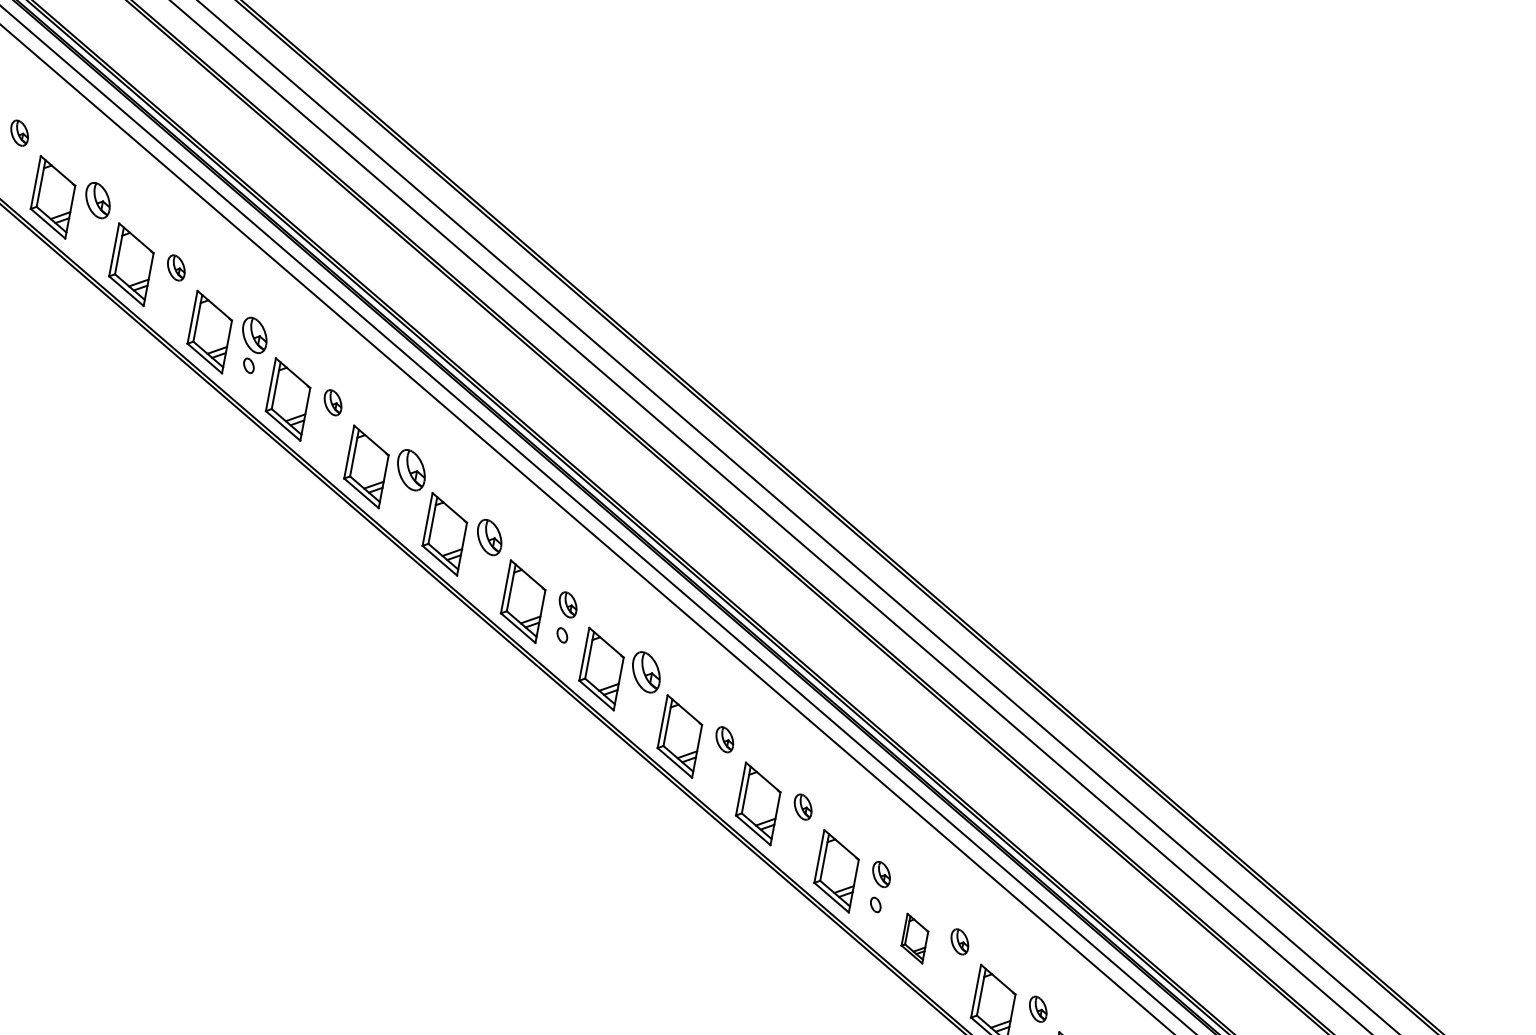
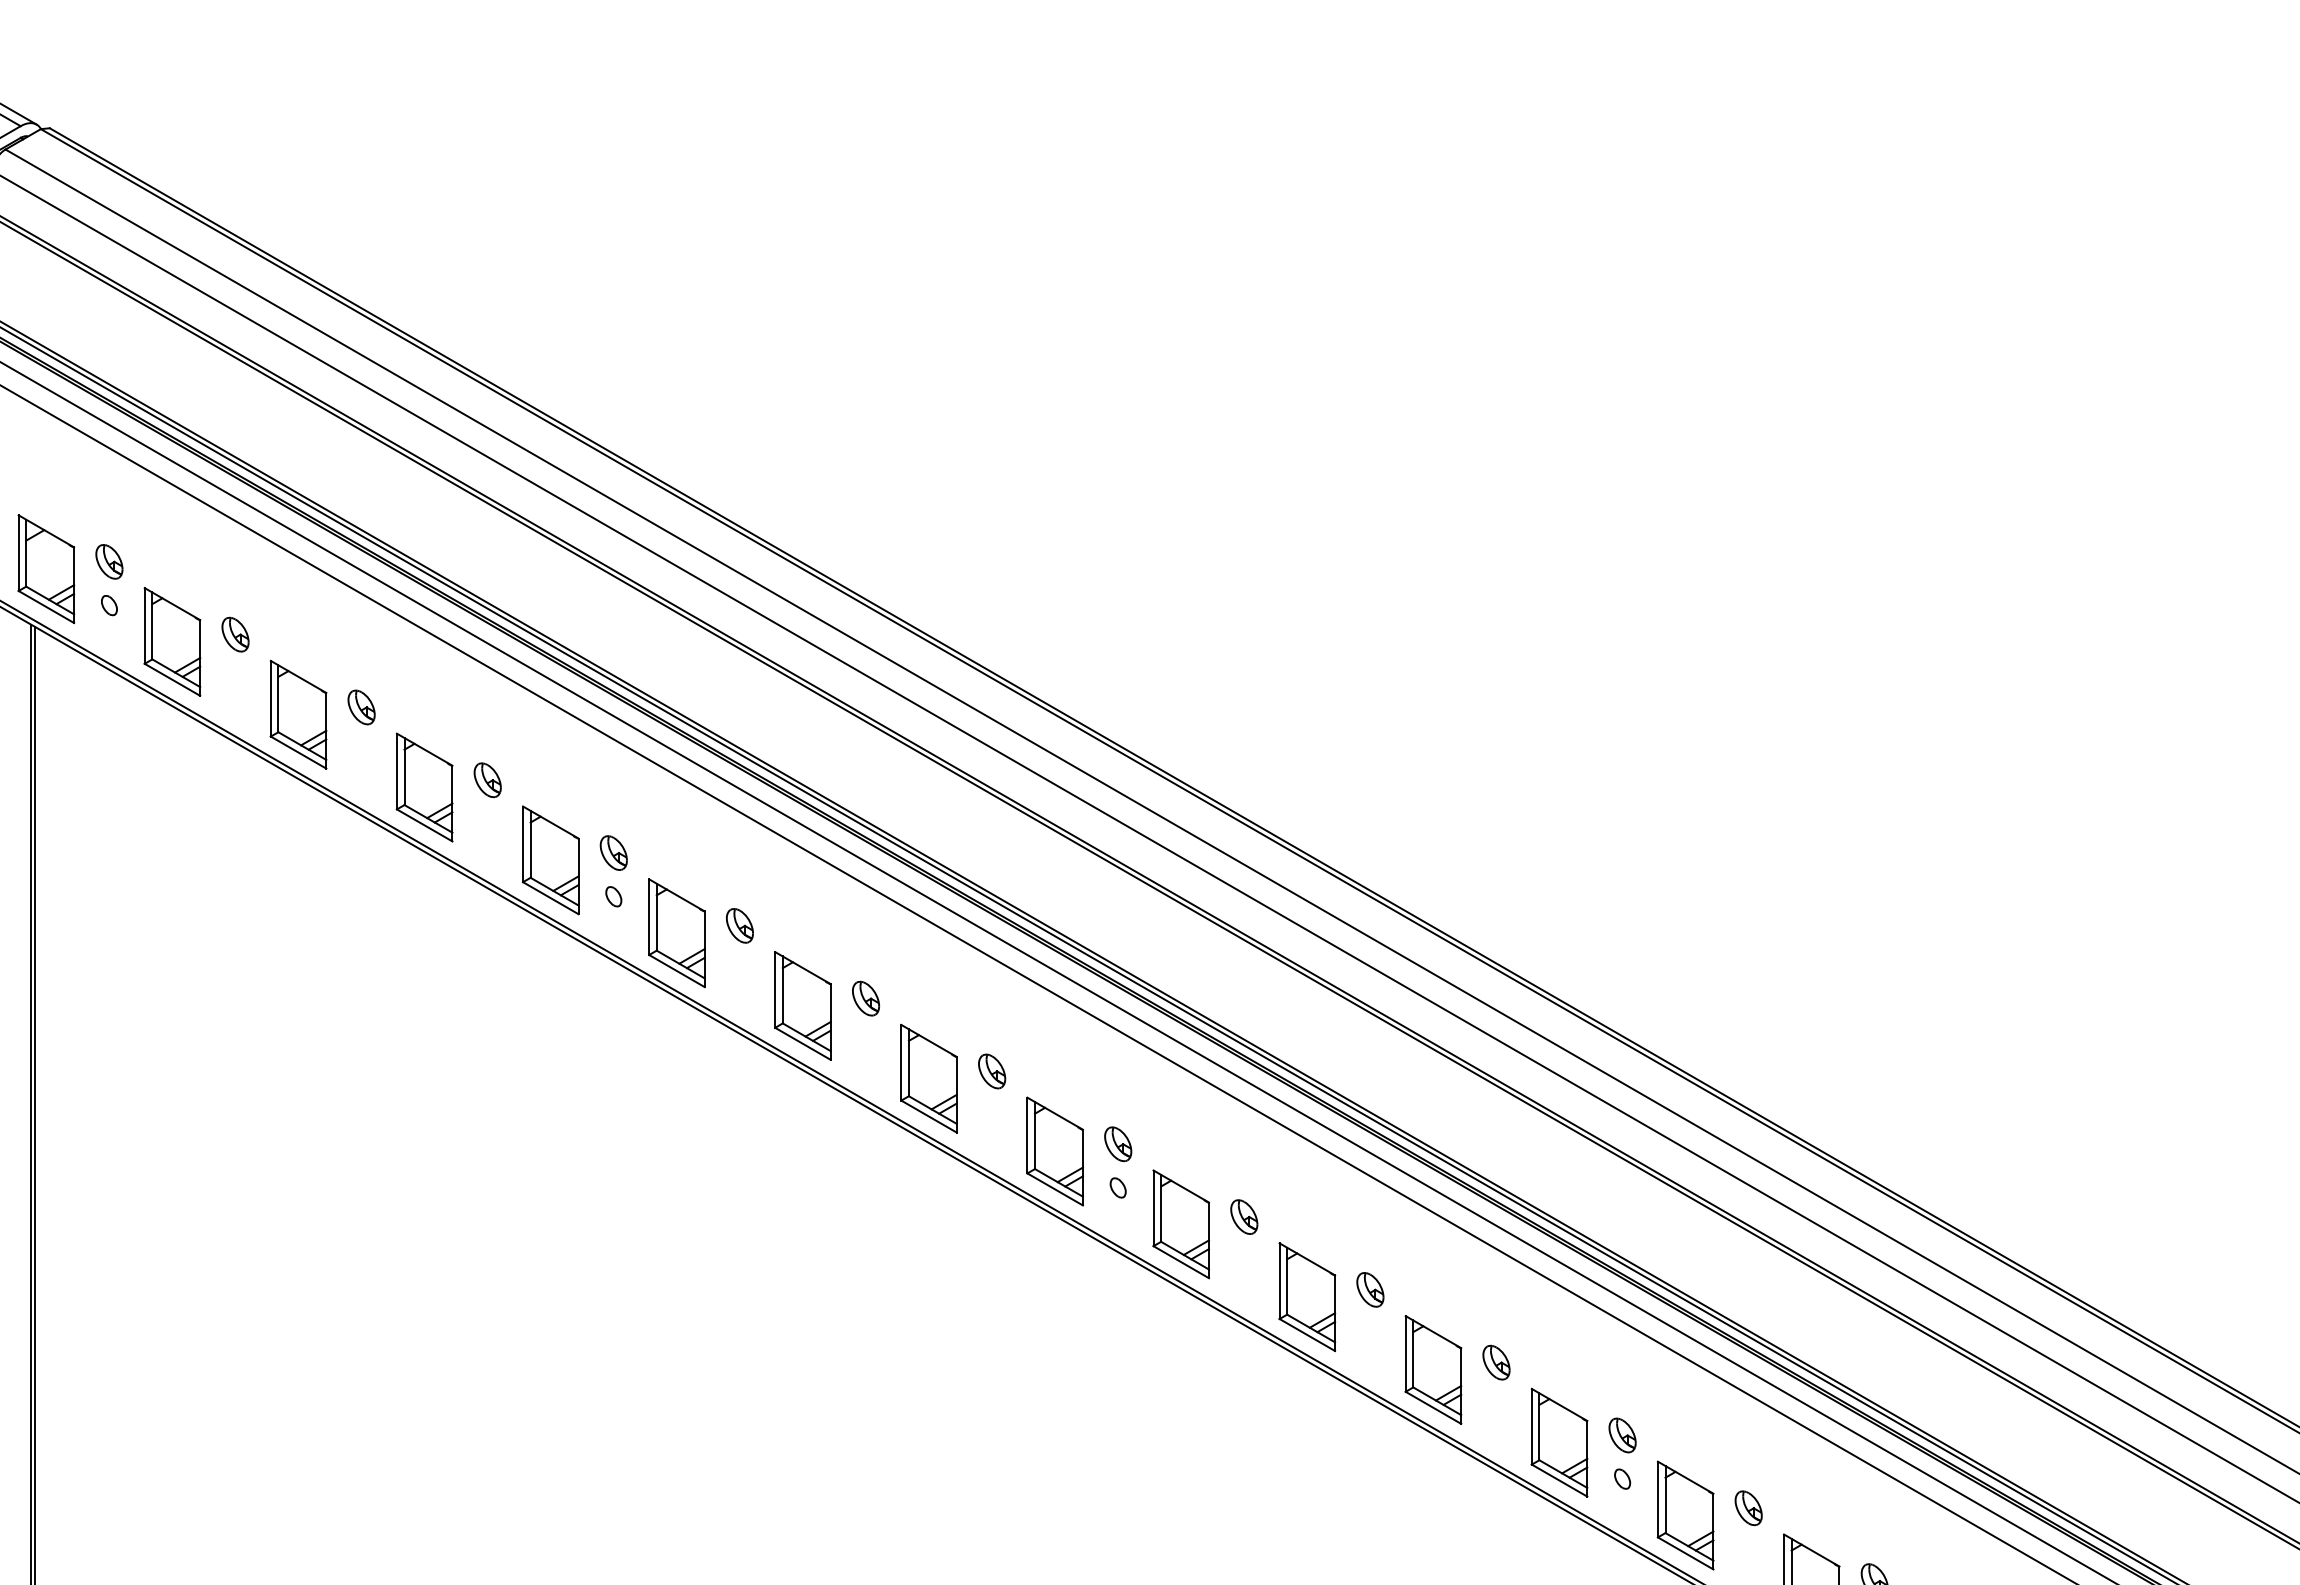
part: (97, 200) -> (361, 707), size x0.71
part: (254, 334) -> (613, 852), size x0.71
part: (411, 469) -> (865, 998), size x0.62
part: (490, 537) -> (992, 1071), size x0.71
part: (646, 671) -> (1244, 1216), size x0.62
part: (914, 938) -> (1685, 1515), size x1.67

